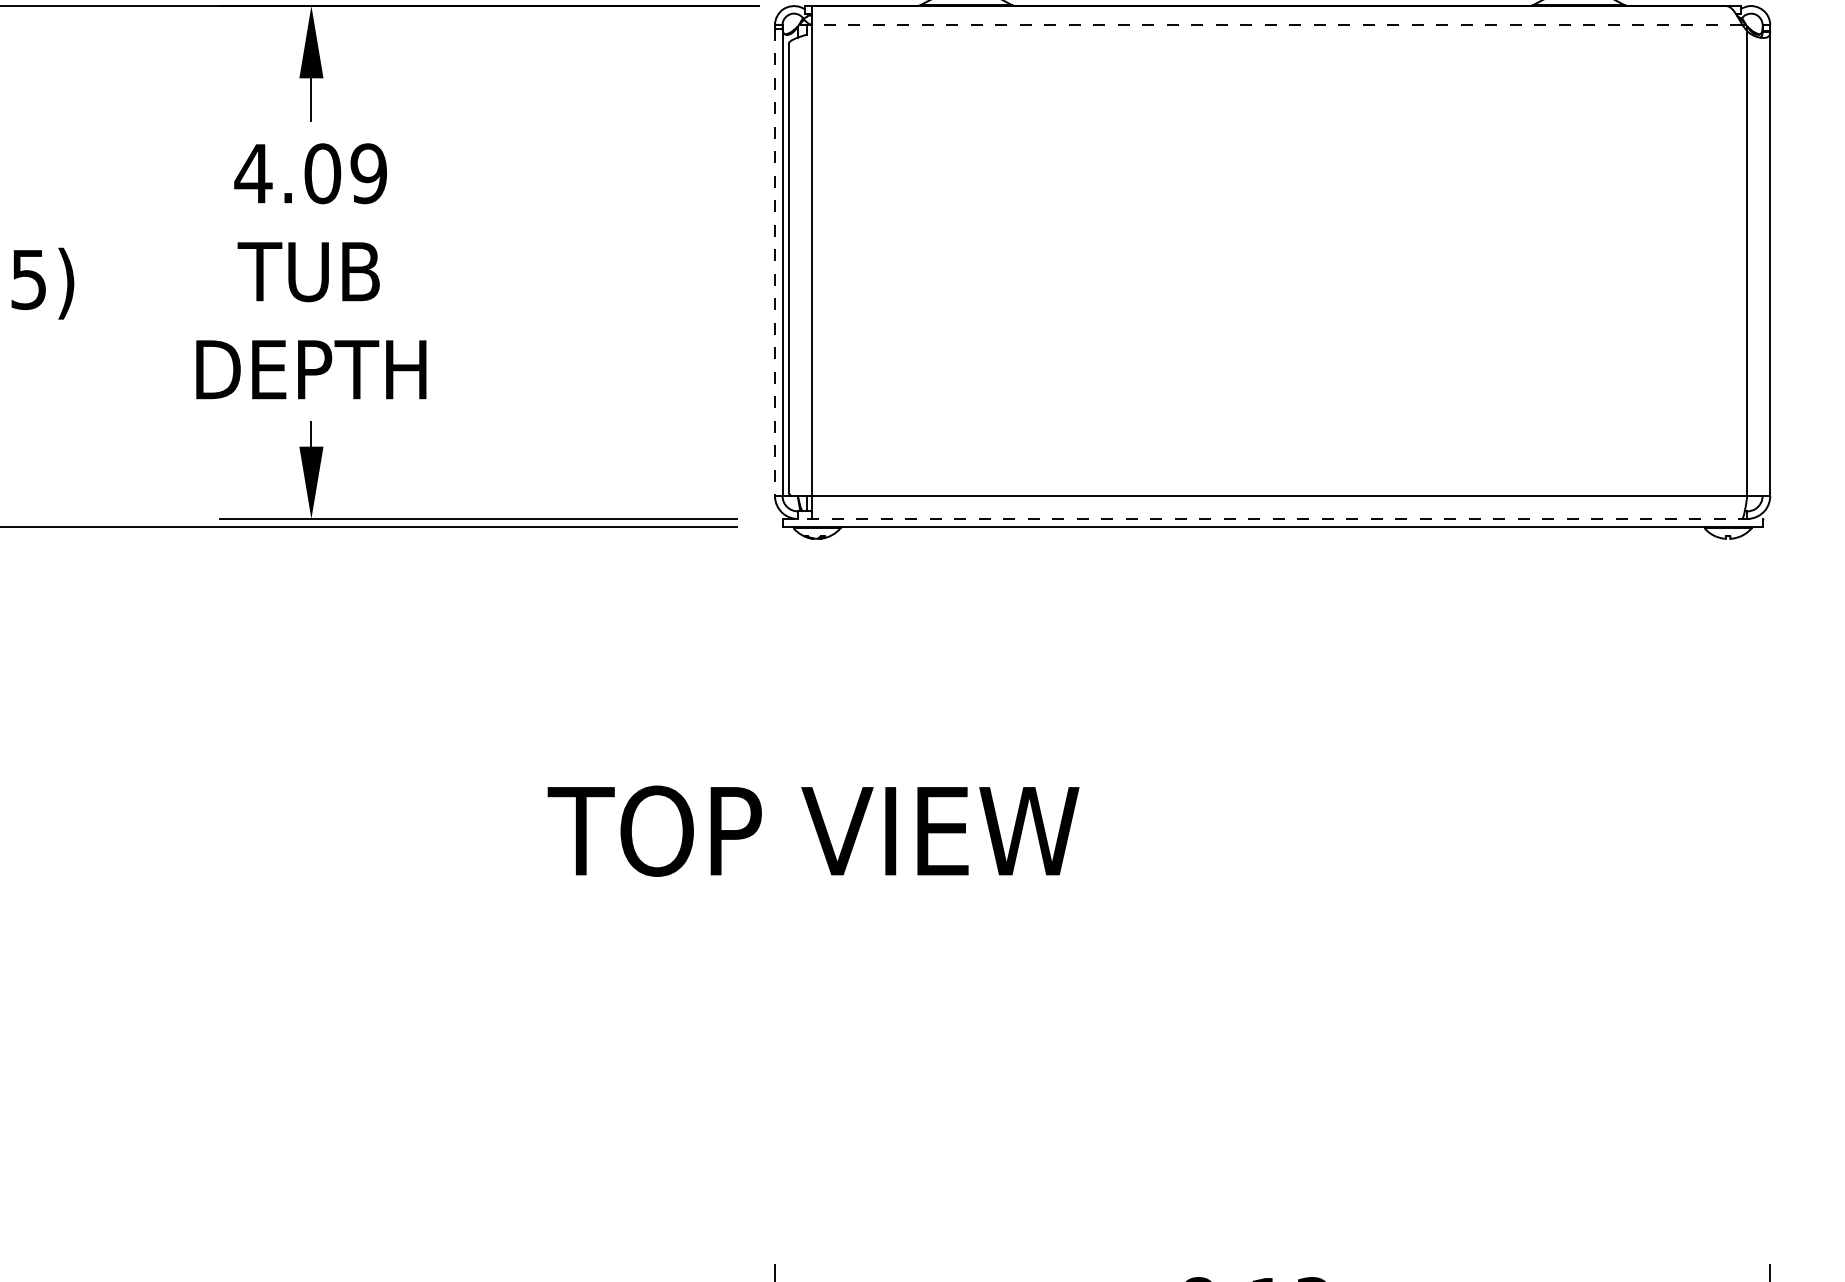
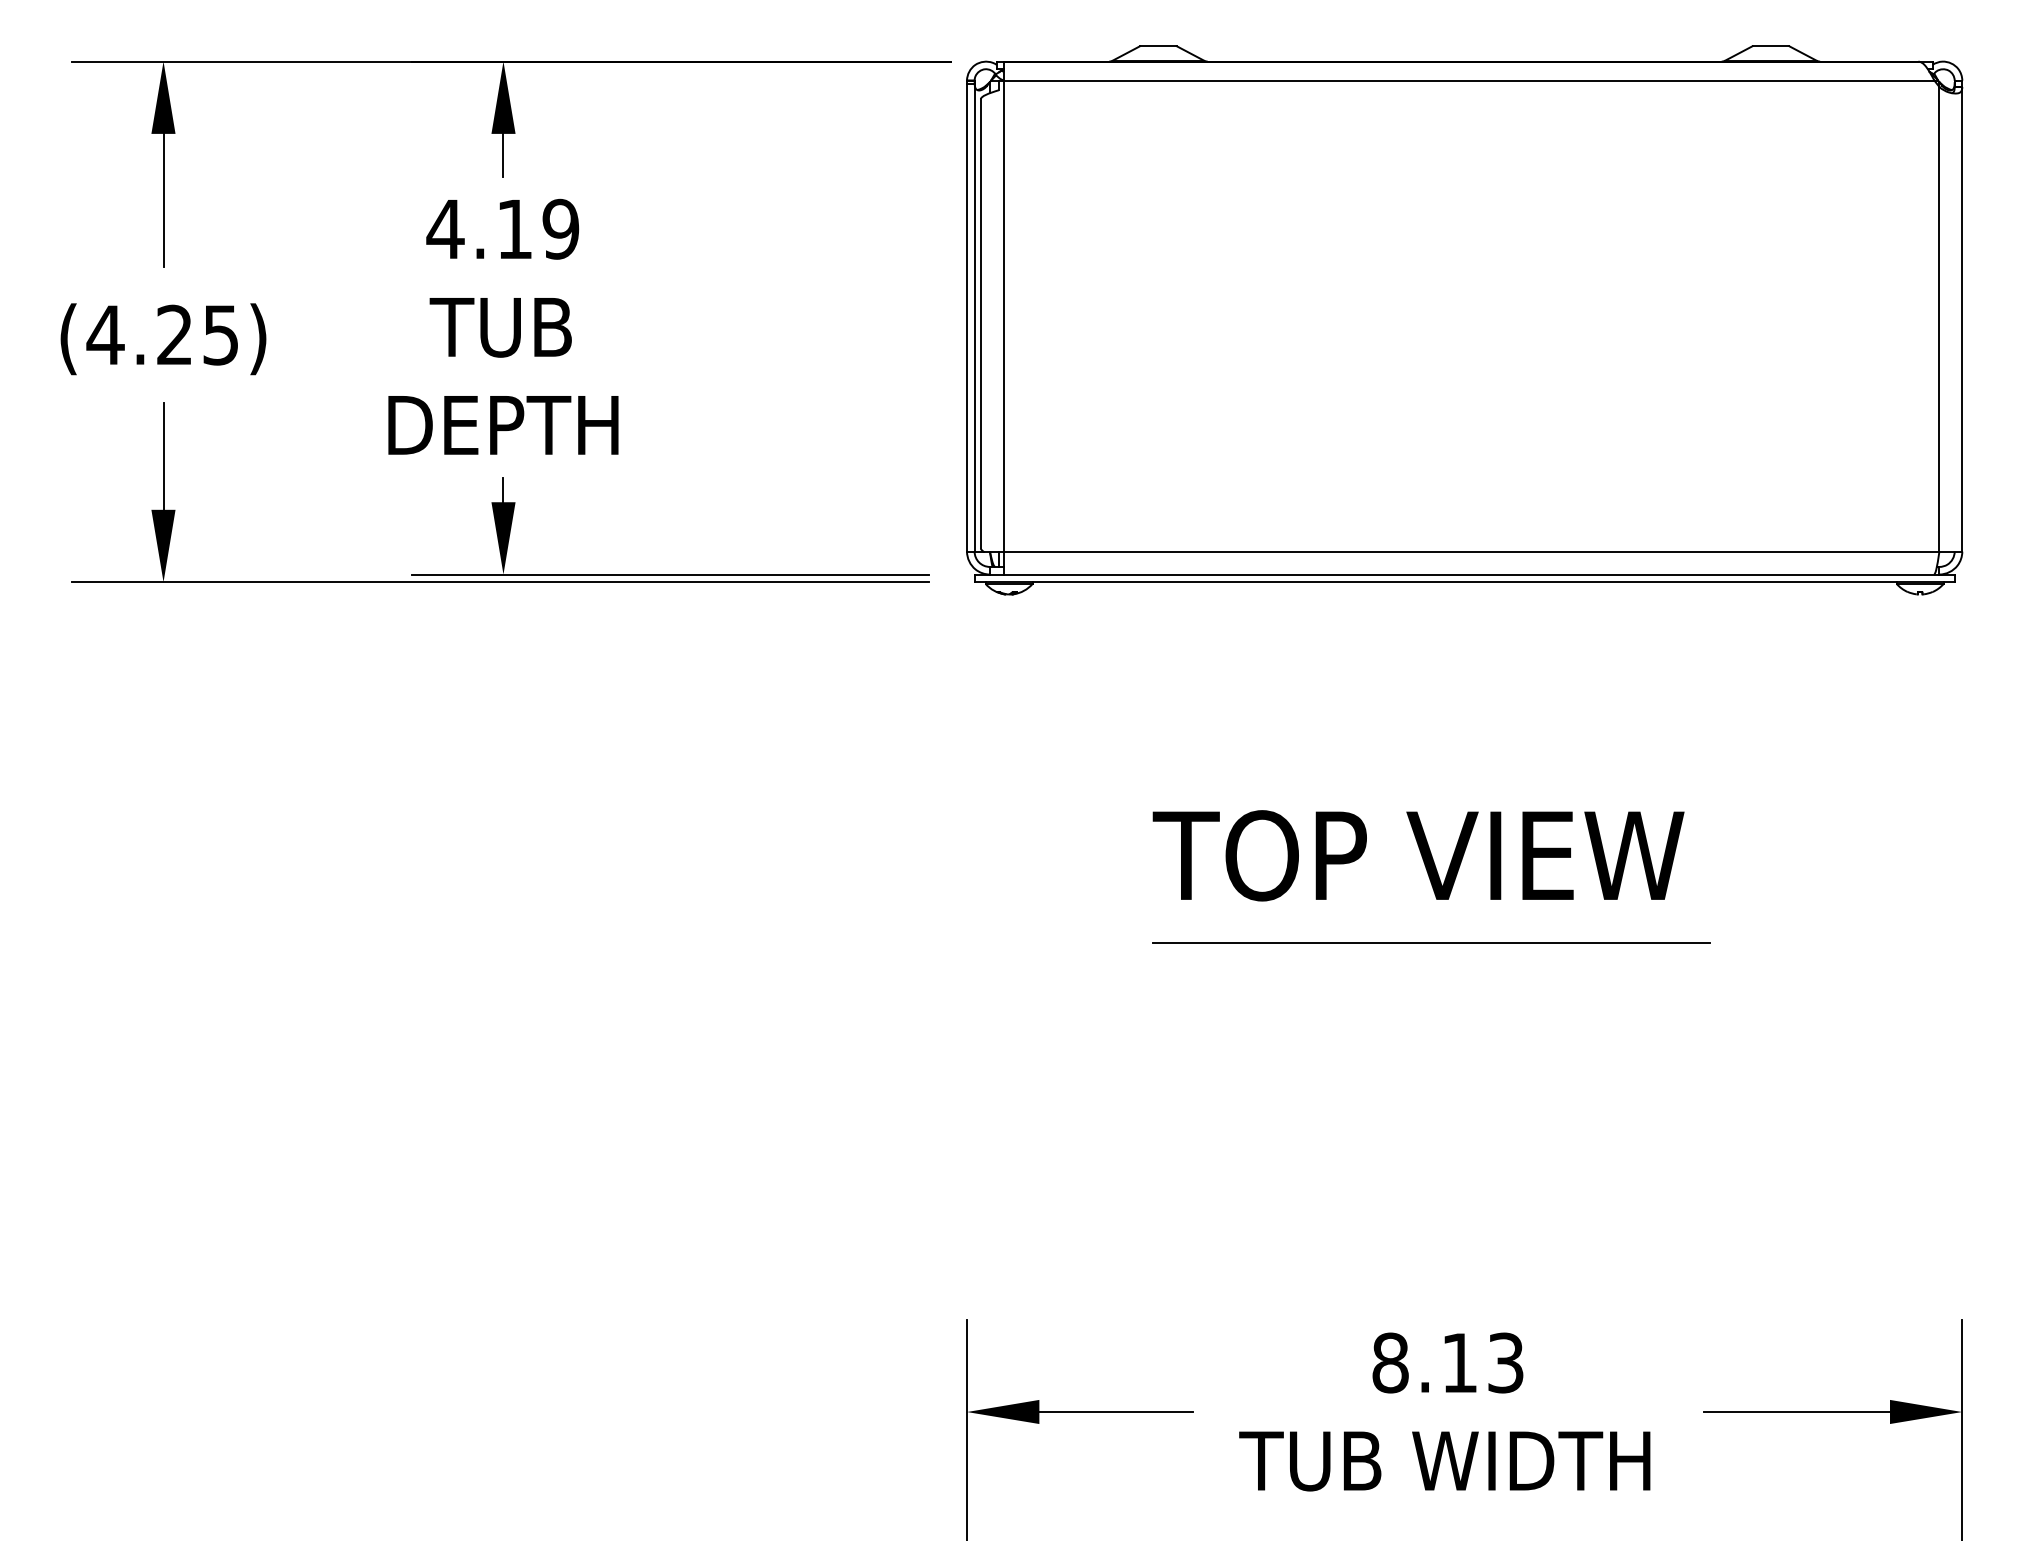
line: (1276, 24) -> (1468, 80), dashed -> solid
text: (322, 172) -> (514, 228), 4.09 -> 4.19
line: (775, 261) -> (967, 317), dashed -> solid
line: (1272, 518) -> (1464, 574), dashed -> solid
text: (813, 830) -> (1418, 855), moved
line: (1239, 887) -> (1431, 943), added

